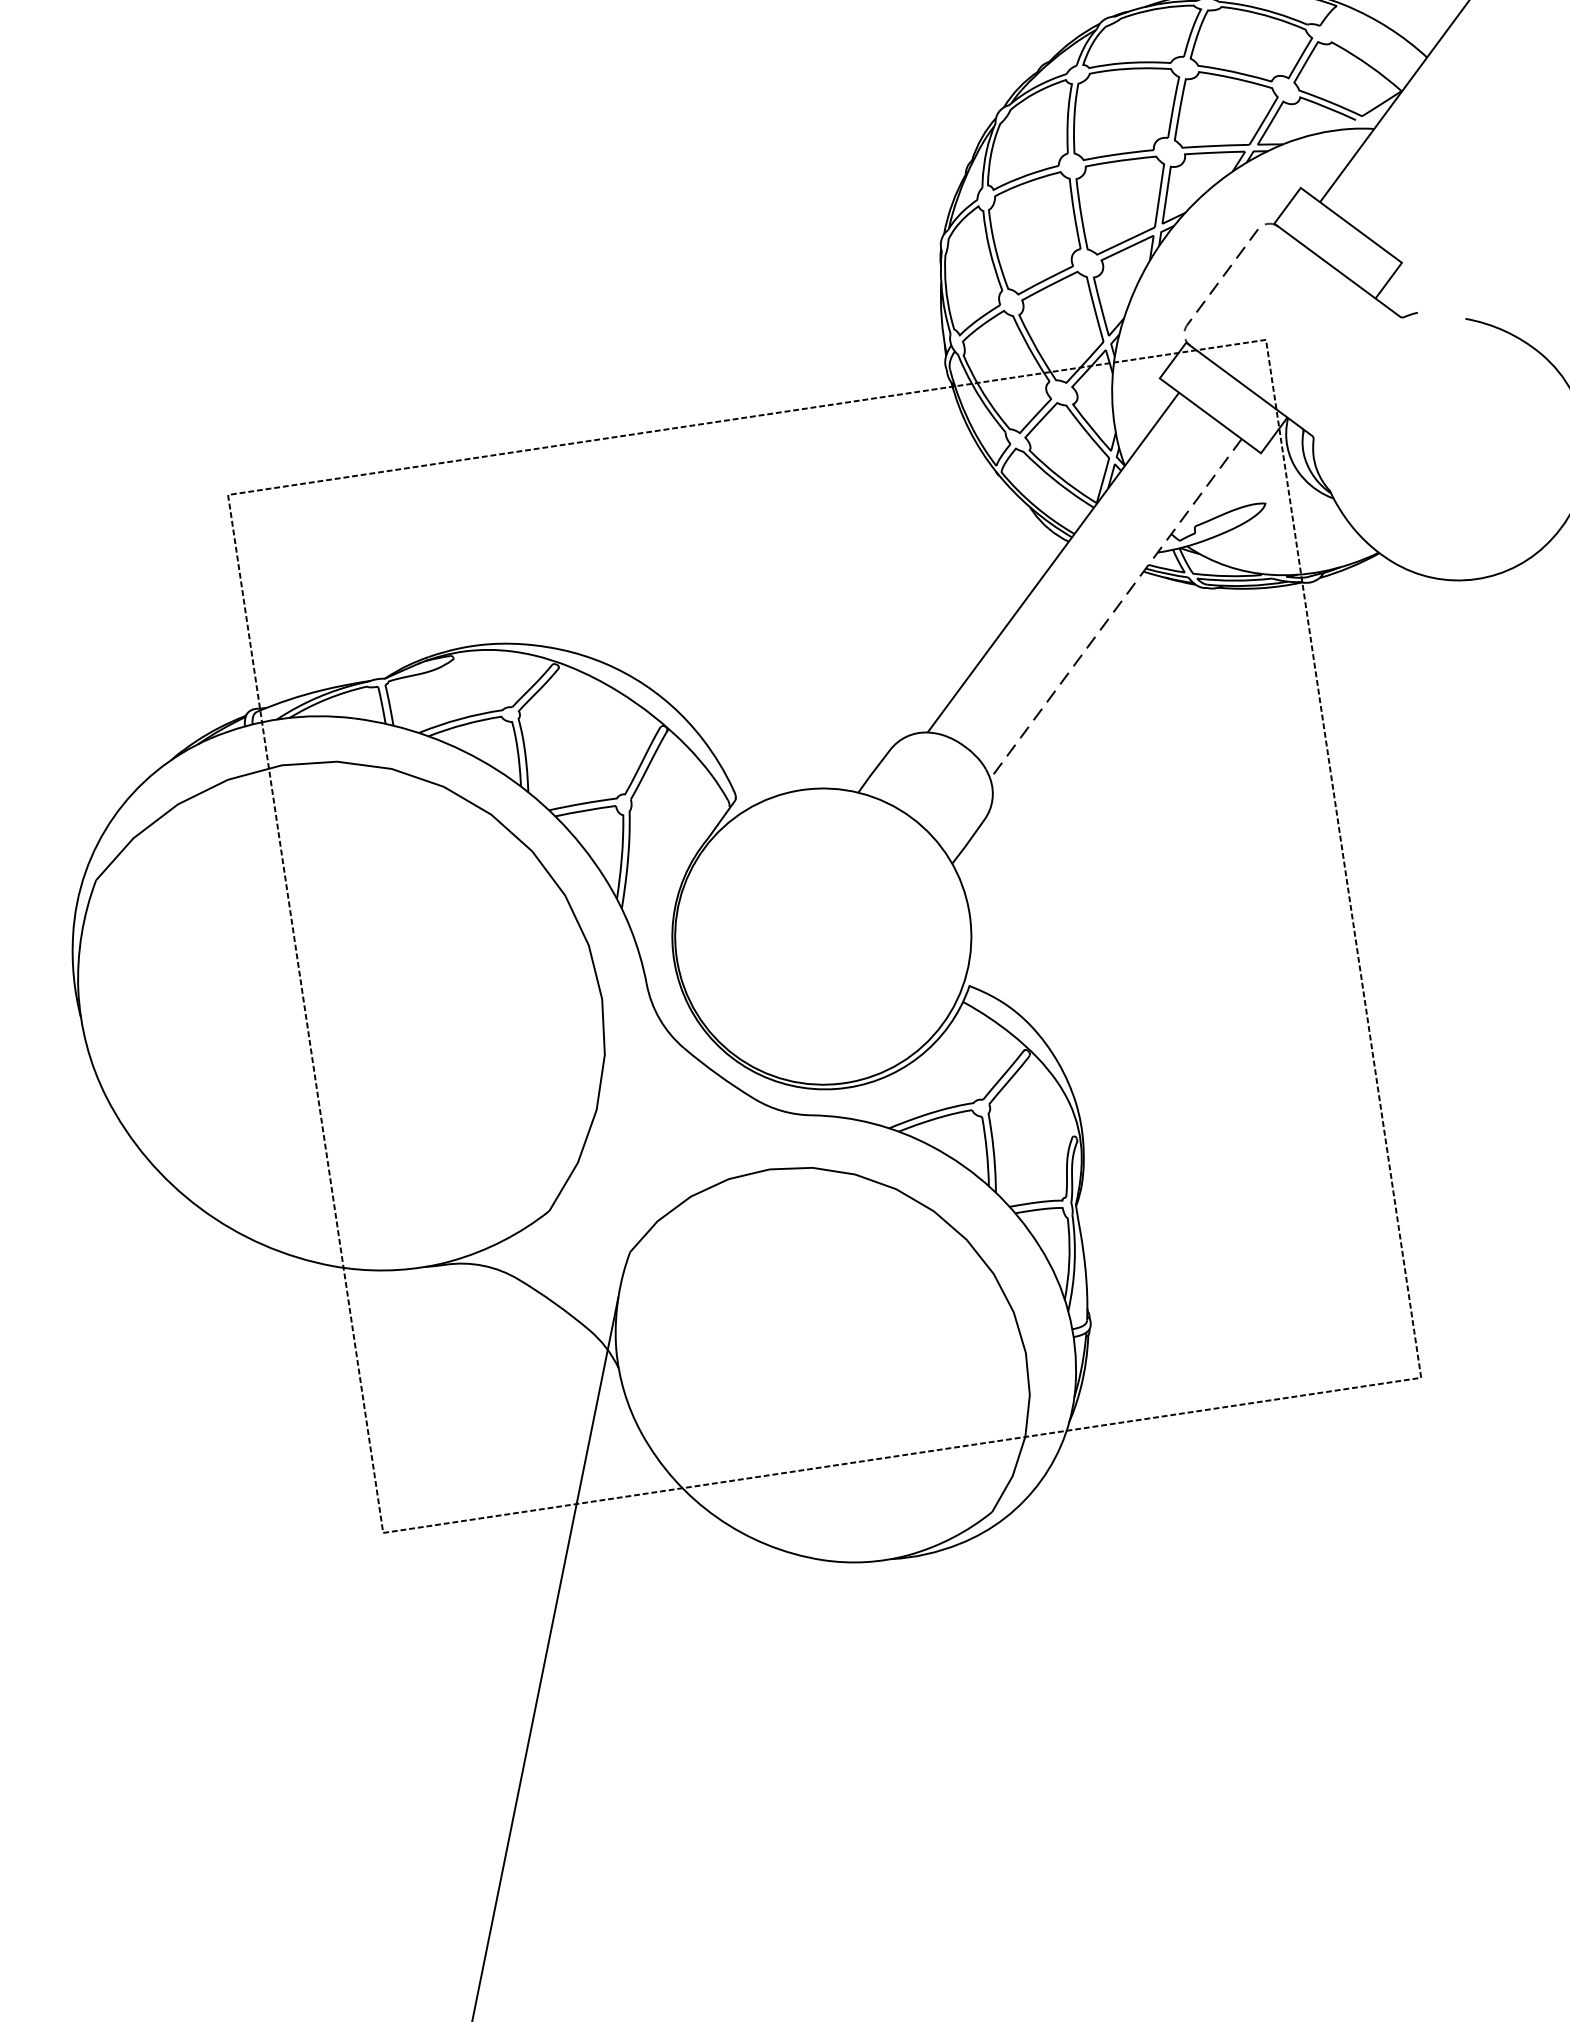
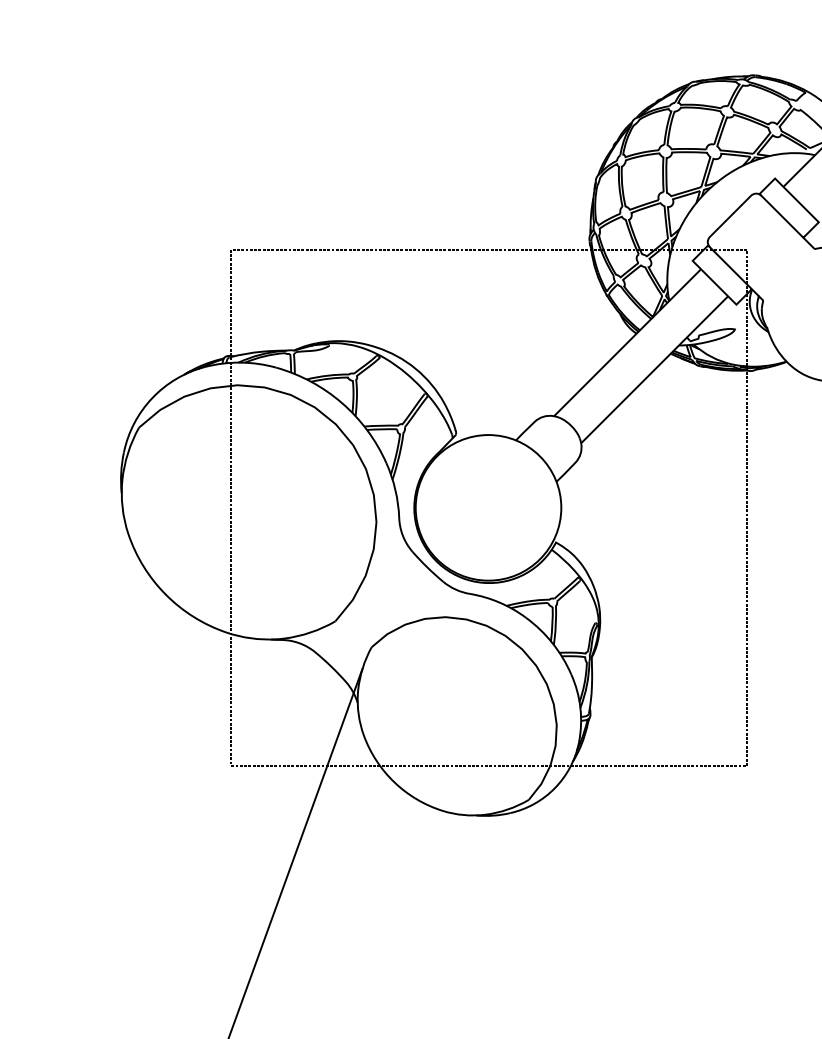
line: (1222, 277) -> (730, 216), dashed -> solid
line: (1115, 608) -> (654, 369), dashed -> solid

